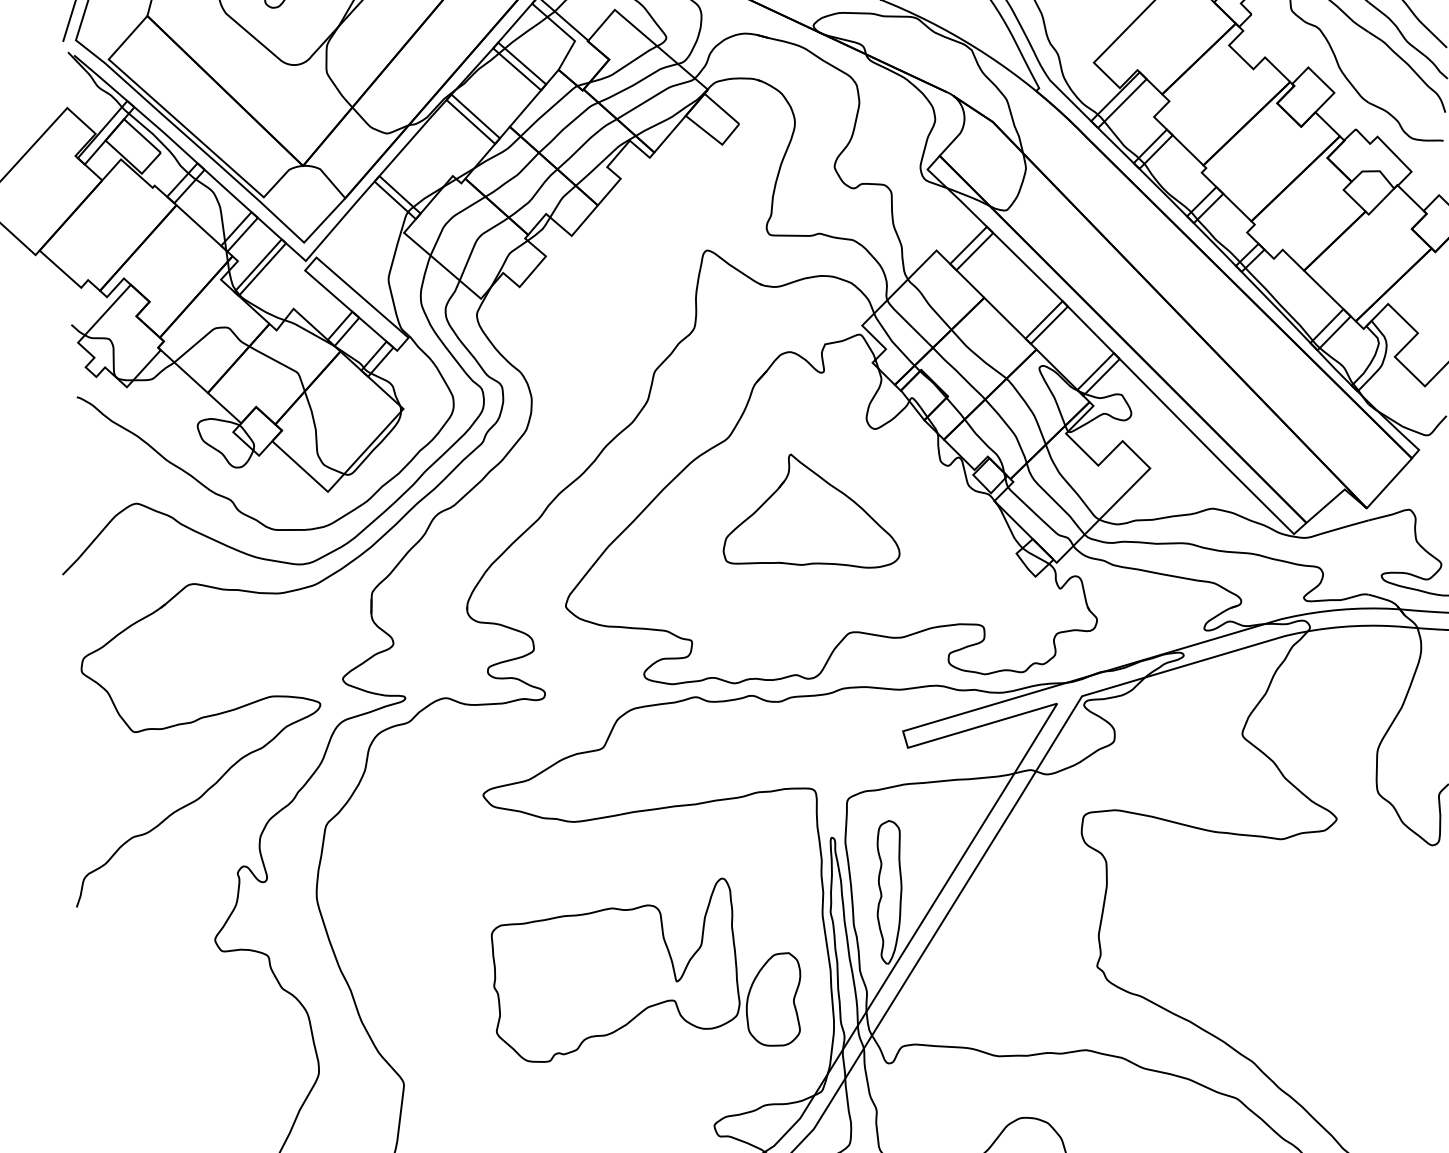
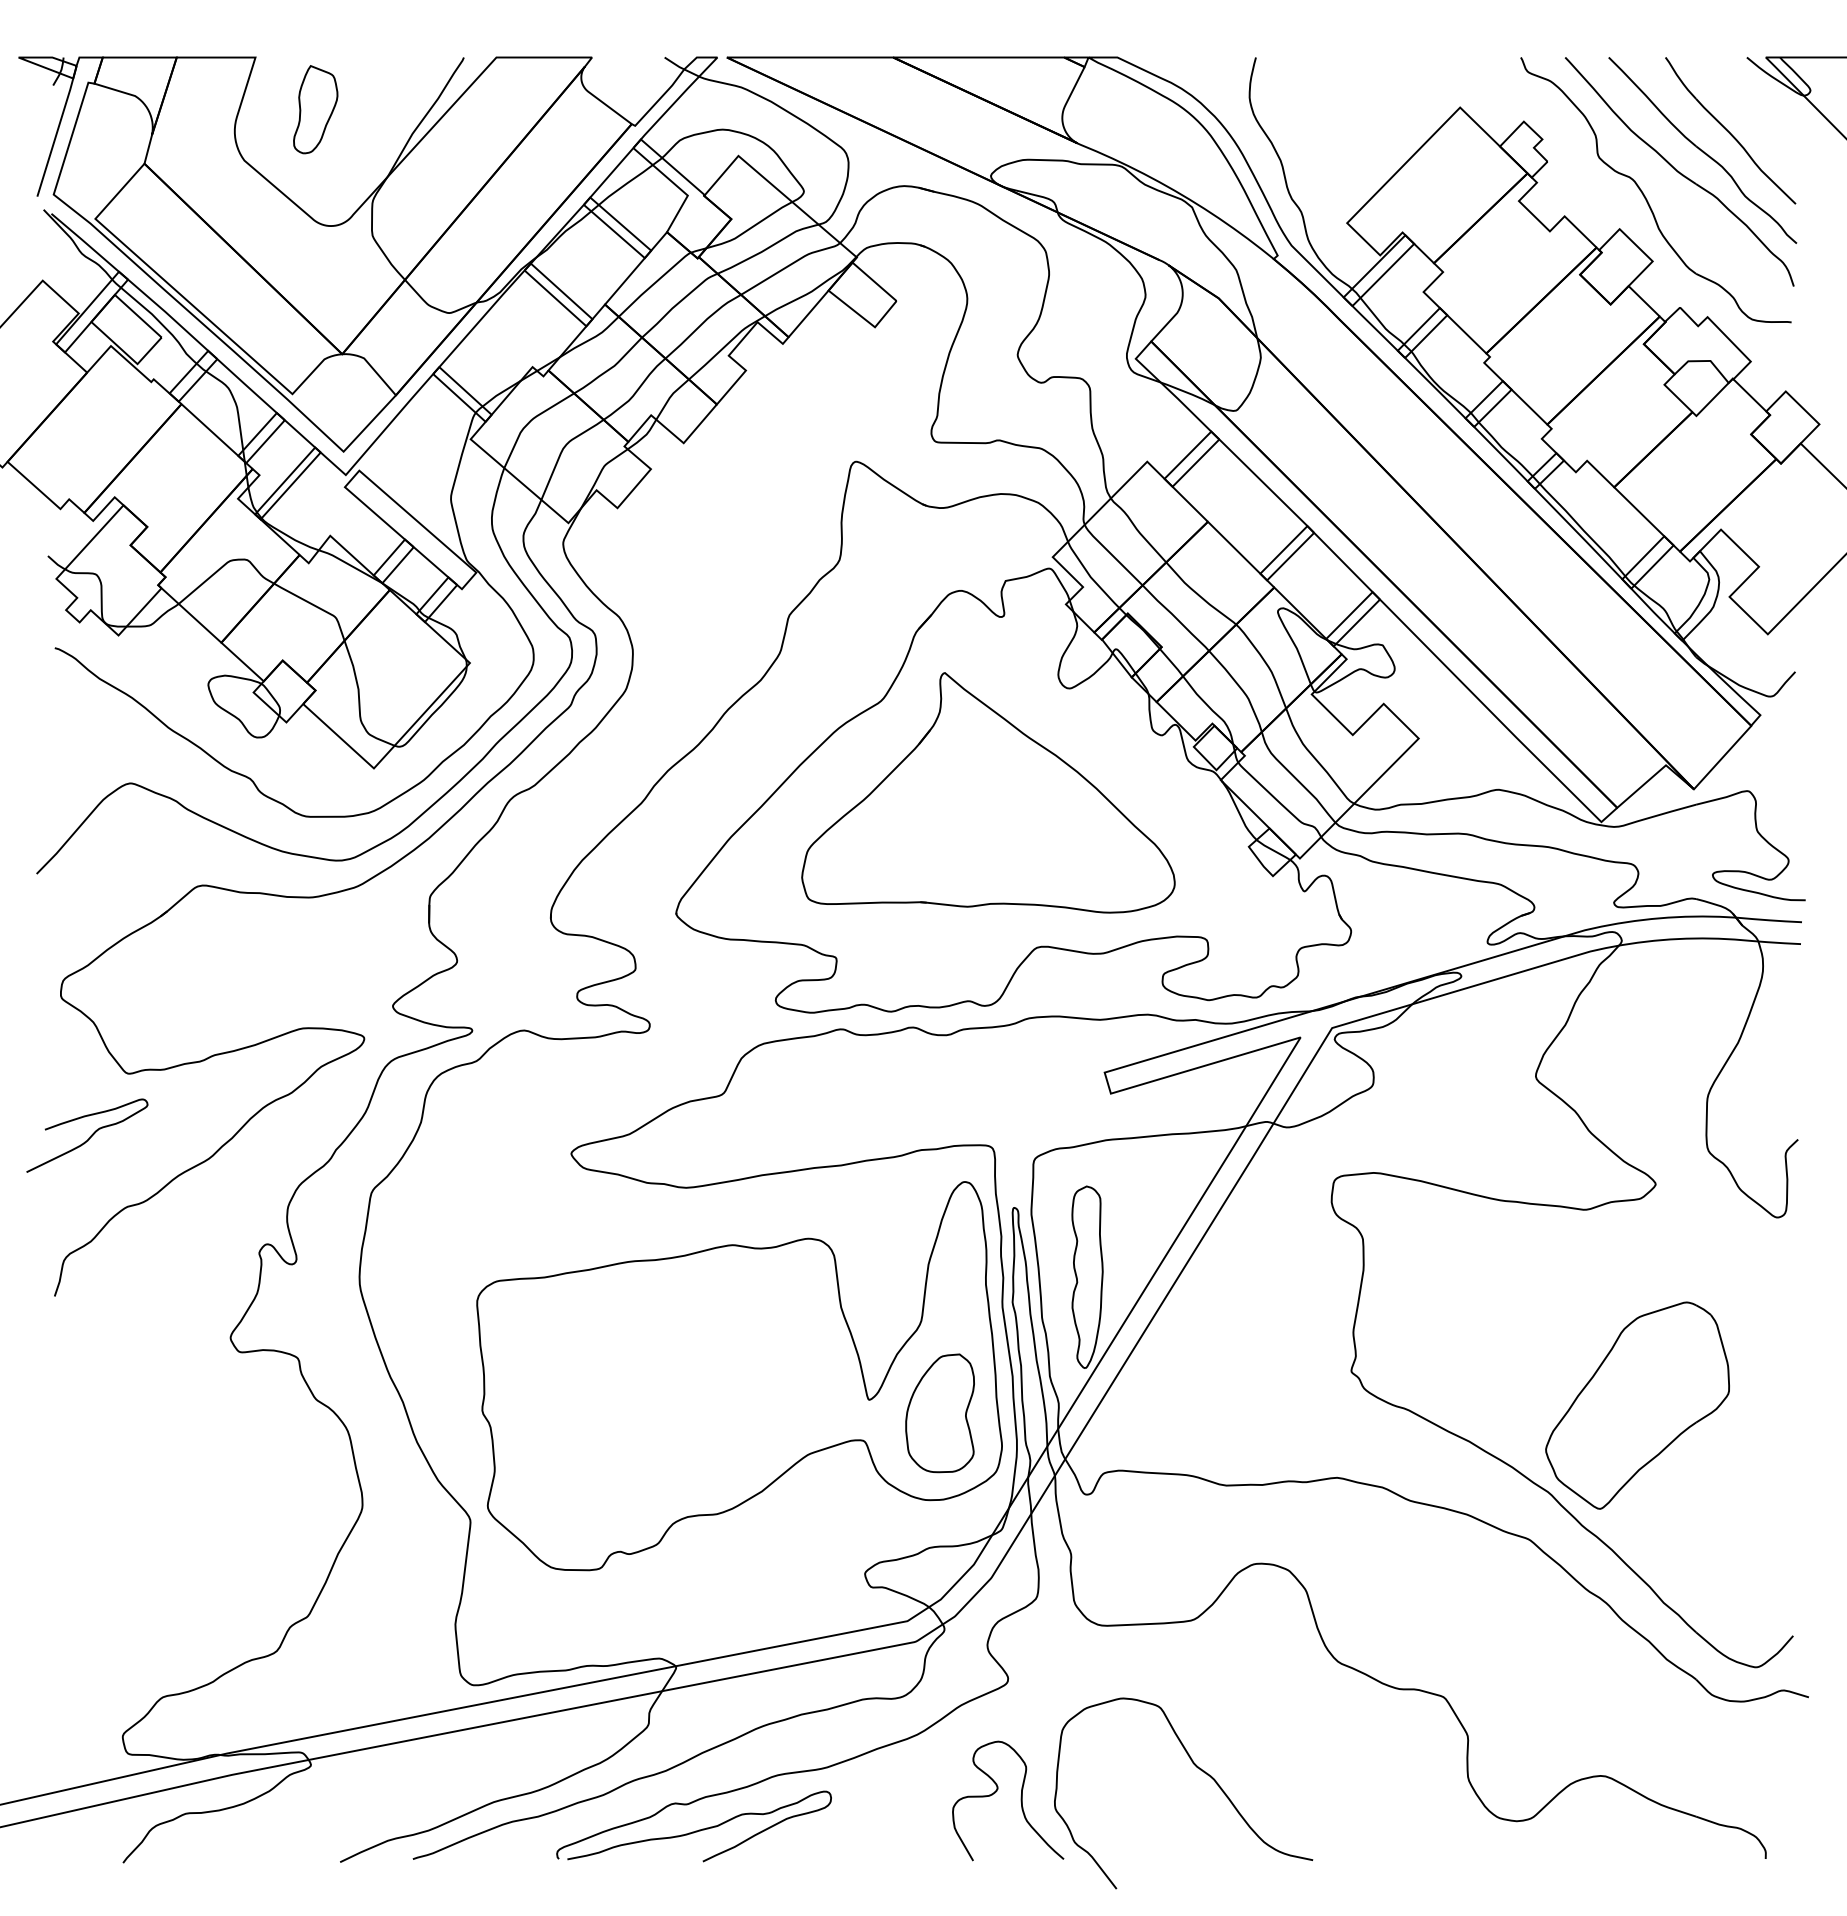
part: (811, 510) -> (988, 792), size x1.67
curve: (104, 781) -> (89, 1136), added
part: (615, 970) -> (739, 1376), size x1.67
part: (1322, 993) -> (1637, 1405), added

